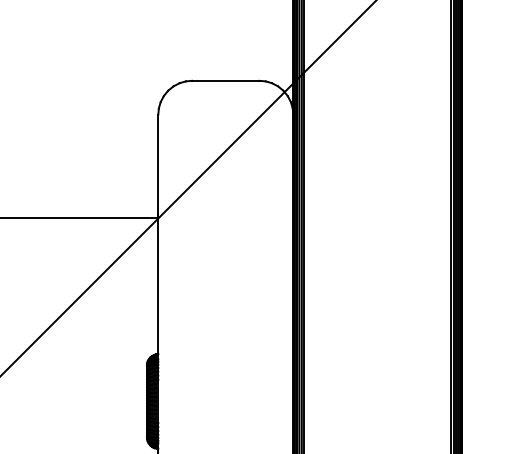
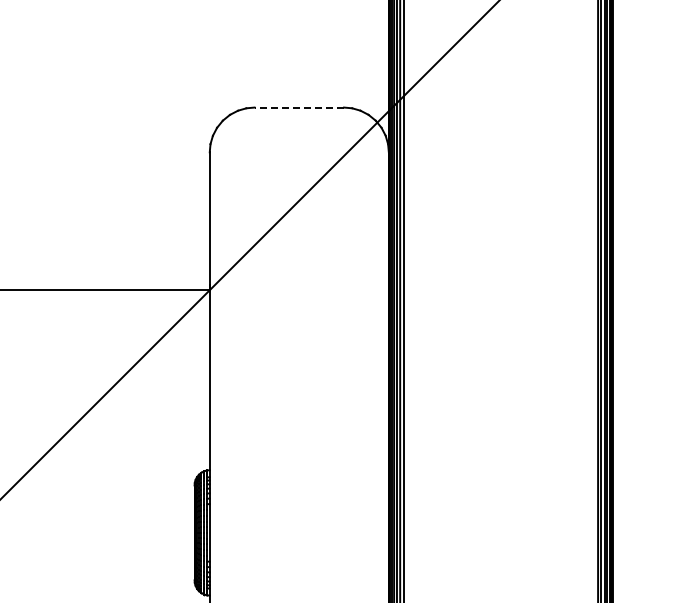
line: (225, 80) -> (299, 107), solid -> dashed

